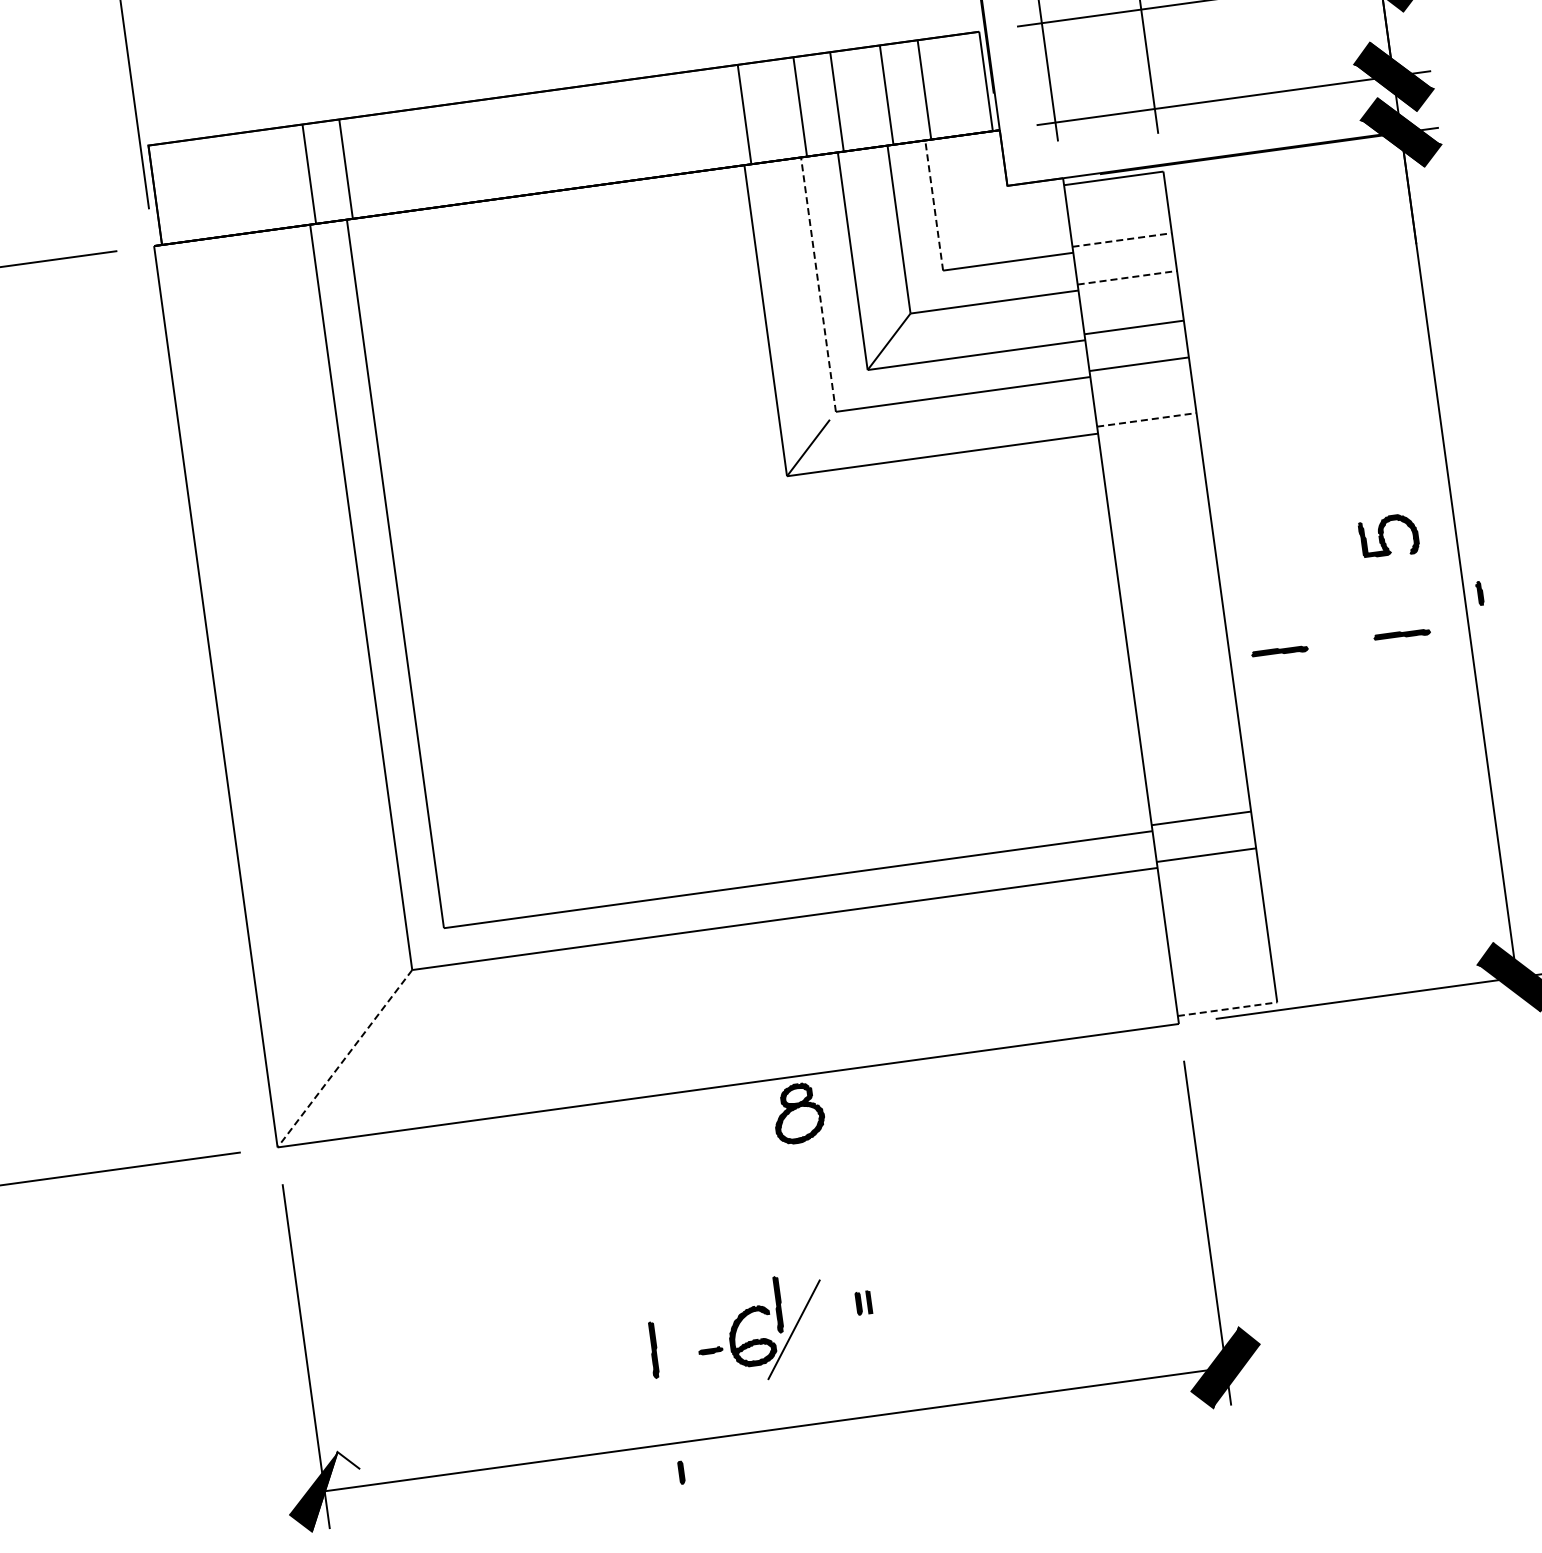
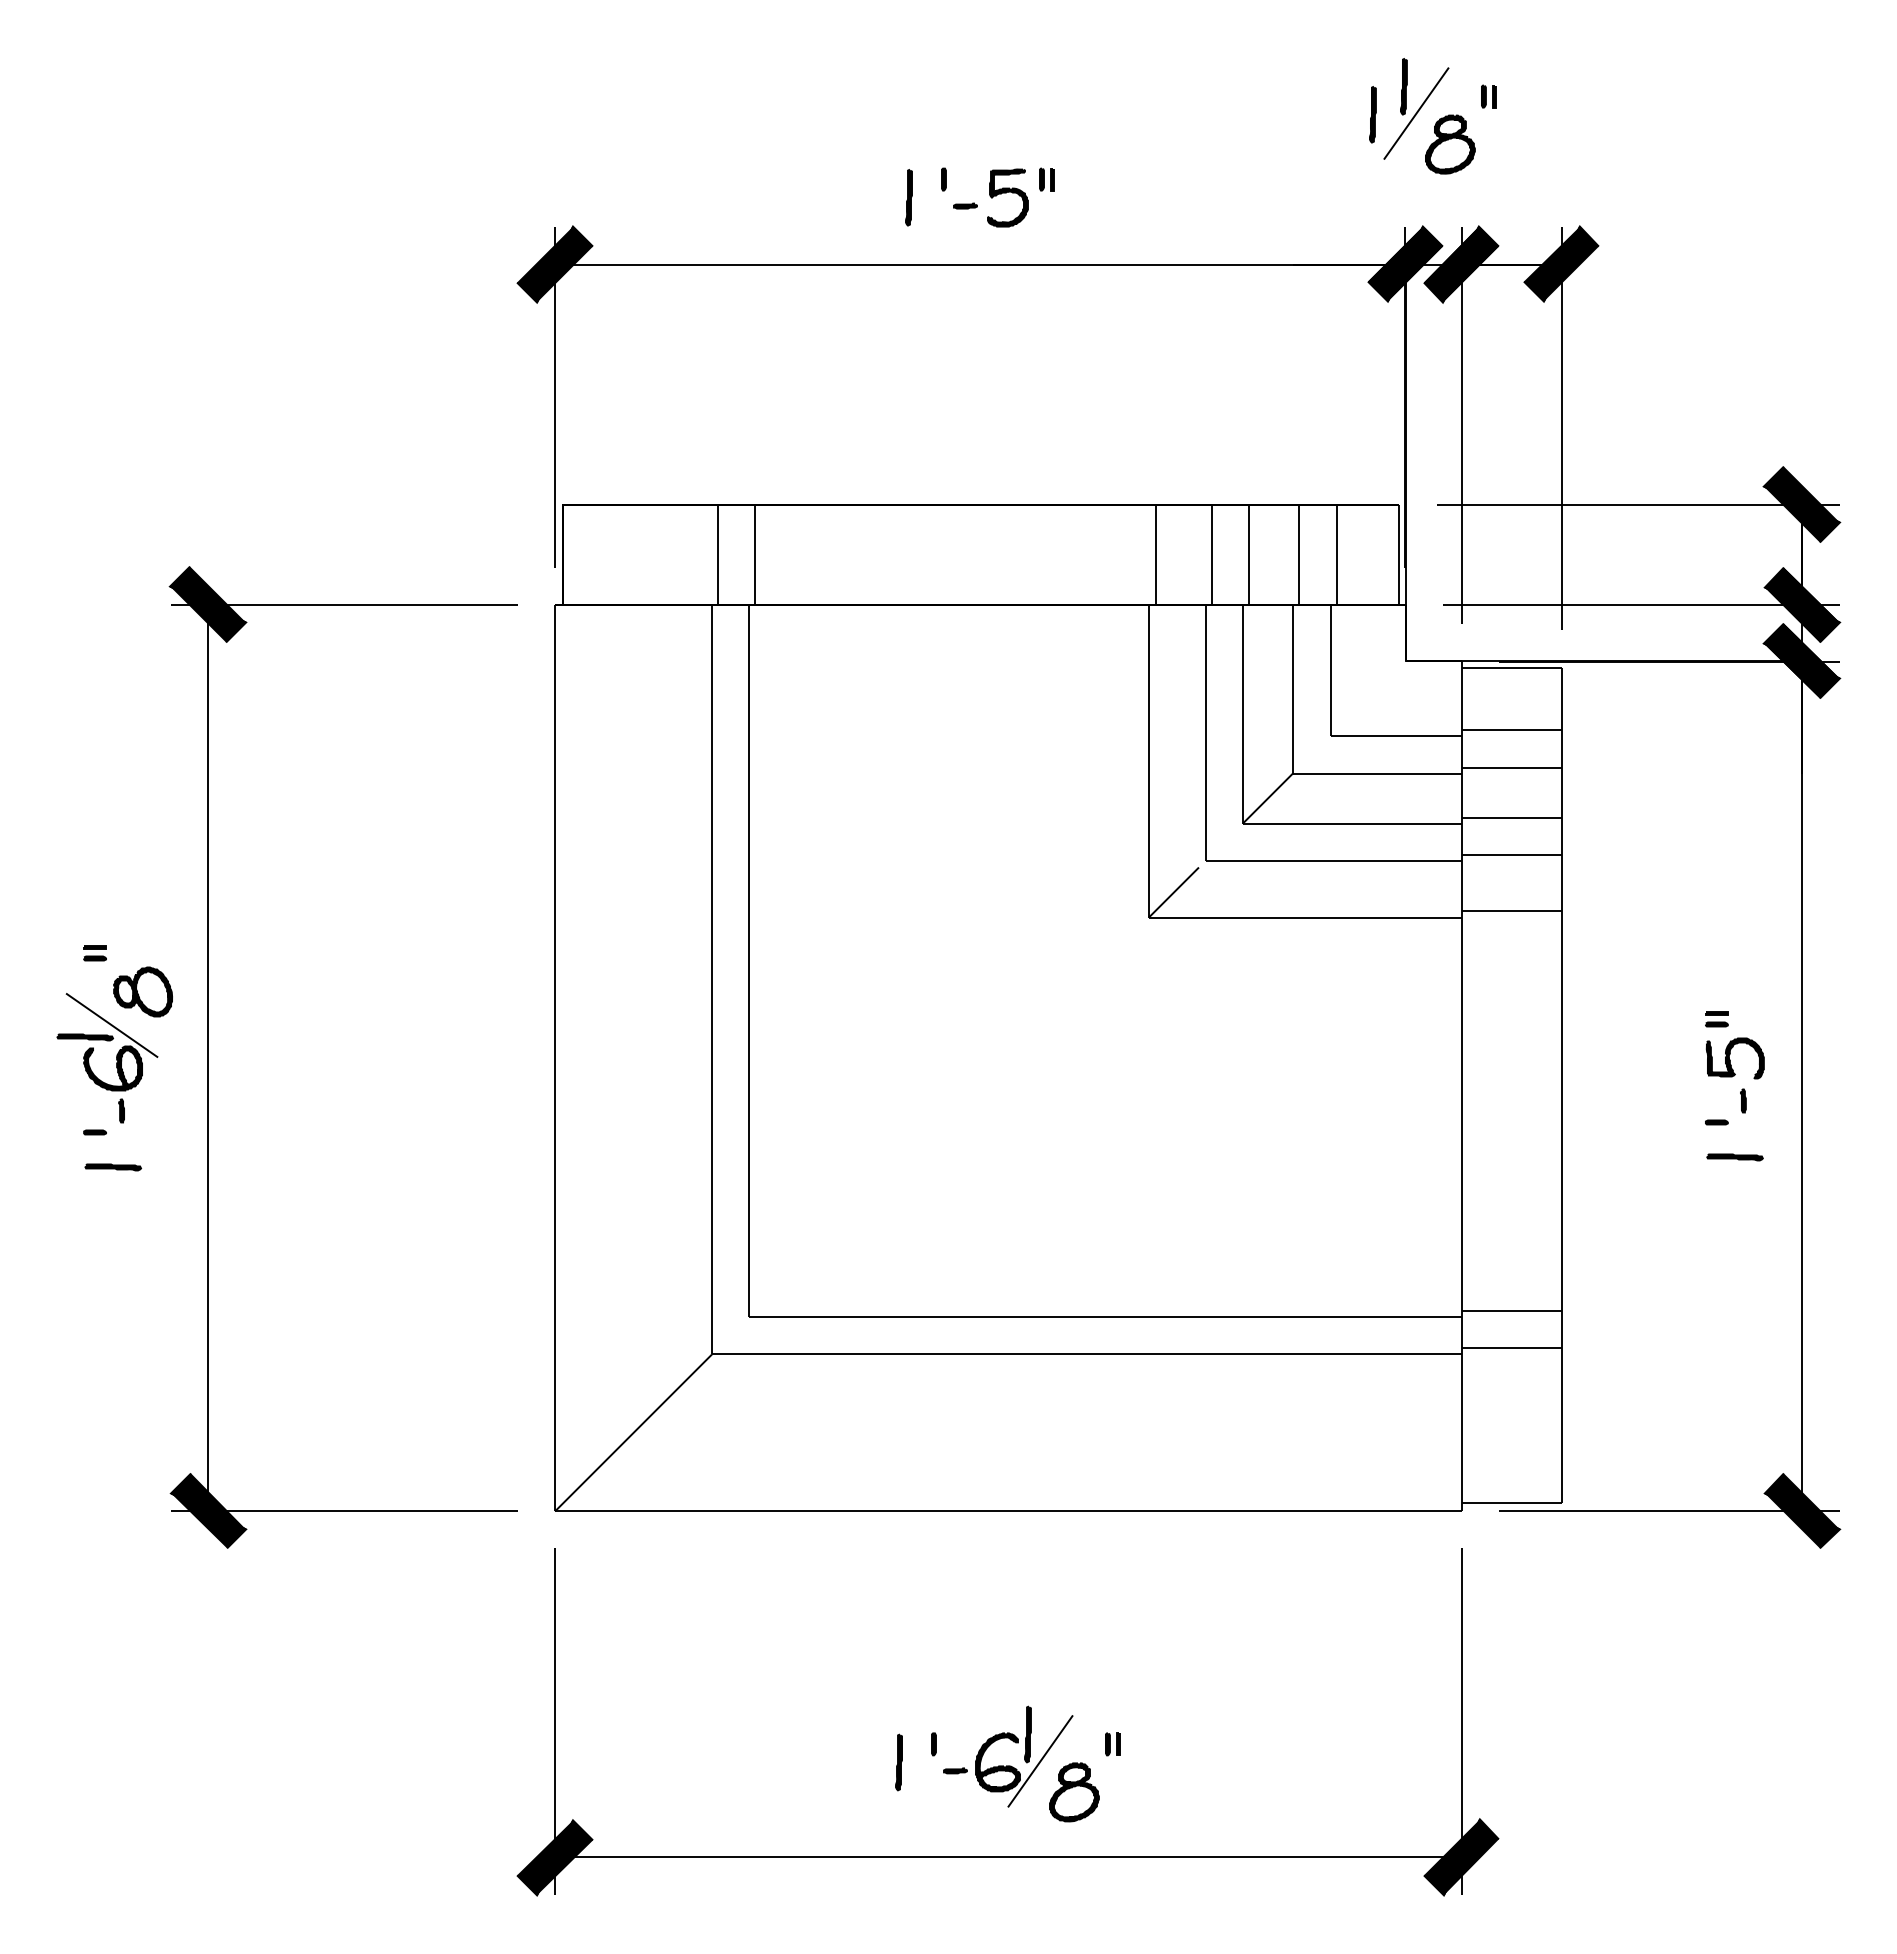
line: (933, 205) -> (1330, 669), dashed -> solid
line: (1121, 240) -> (1511, 729), dashed -> solid
line: (1126, 277) -> (1511, 767), dashed -> solid
line: (818, 284) -> (1205, 732), dashed -> solid
line: (1146, 419) -> (1511, 910), dashed -> solid
part: (1365, 500) -> (1716, 1019), added
part: (1479, 592) -> (1743, 1100), moved
part: (1379, 602) -> (1716, 1122), added
part: (1279, 651) -> (1611, 1157), removed
line: (1227, 1009) -> (1511, 1503), dashed -> solid
line: (344, 1059) -> (633, 1433), dashed -> solid
part: (798, 1113) -> (1074, 1792), moved
part: (681, 1472) -> (933, 1744), moved
fill: (335, 1489) -> (565, 1857), added

